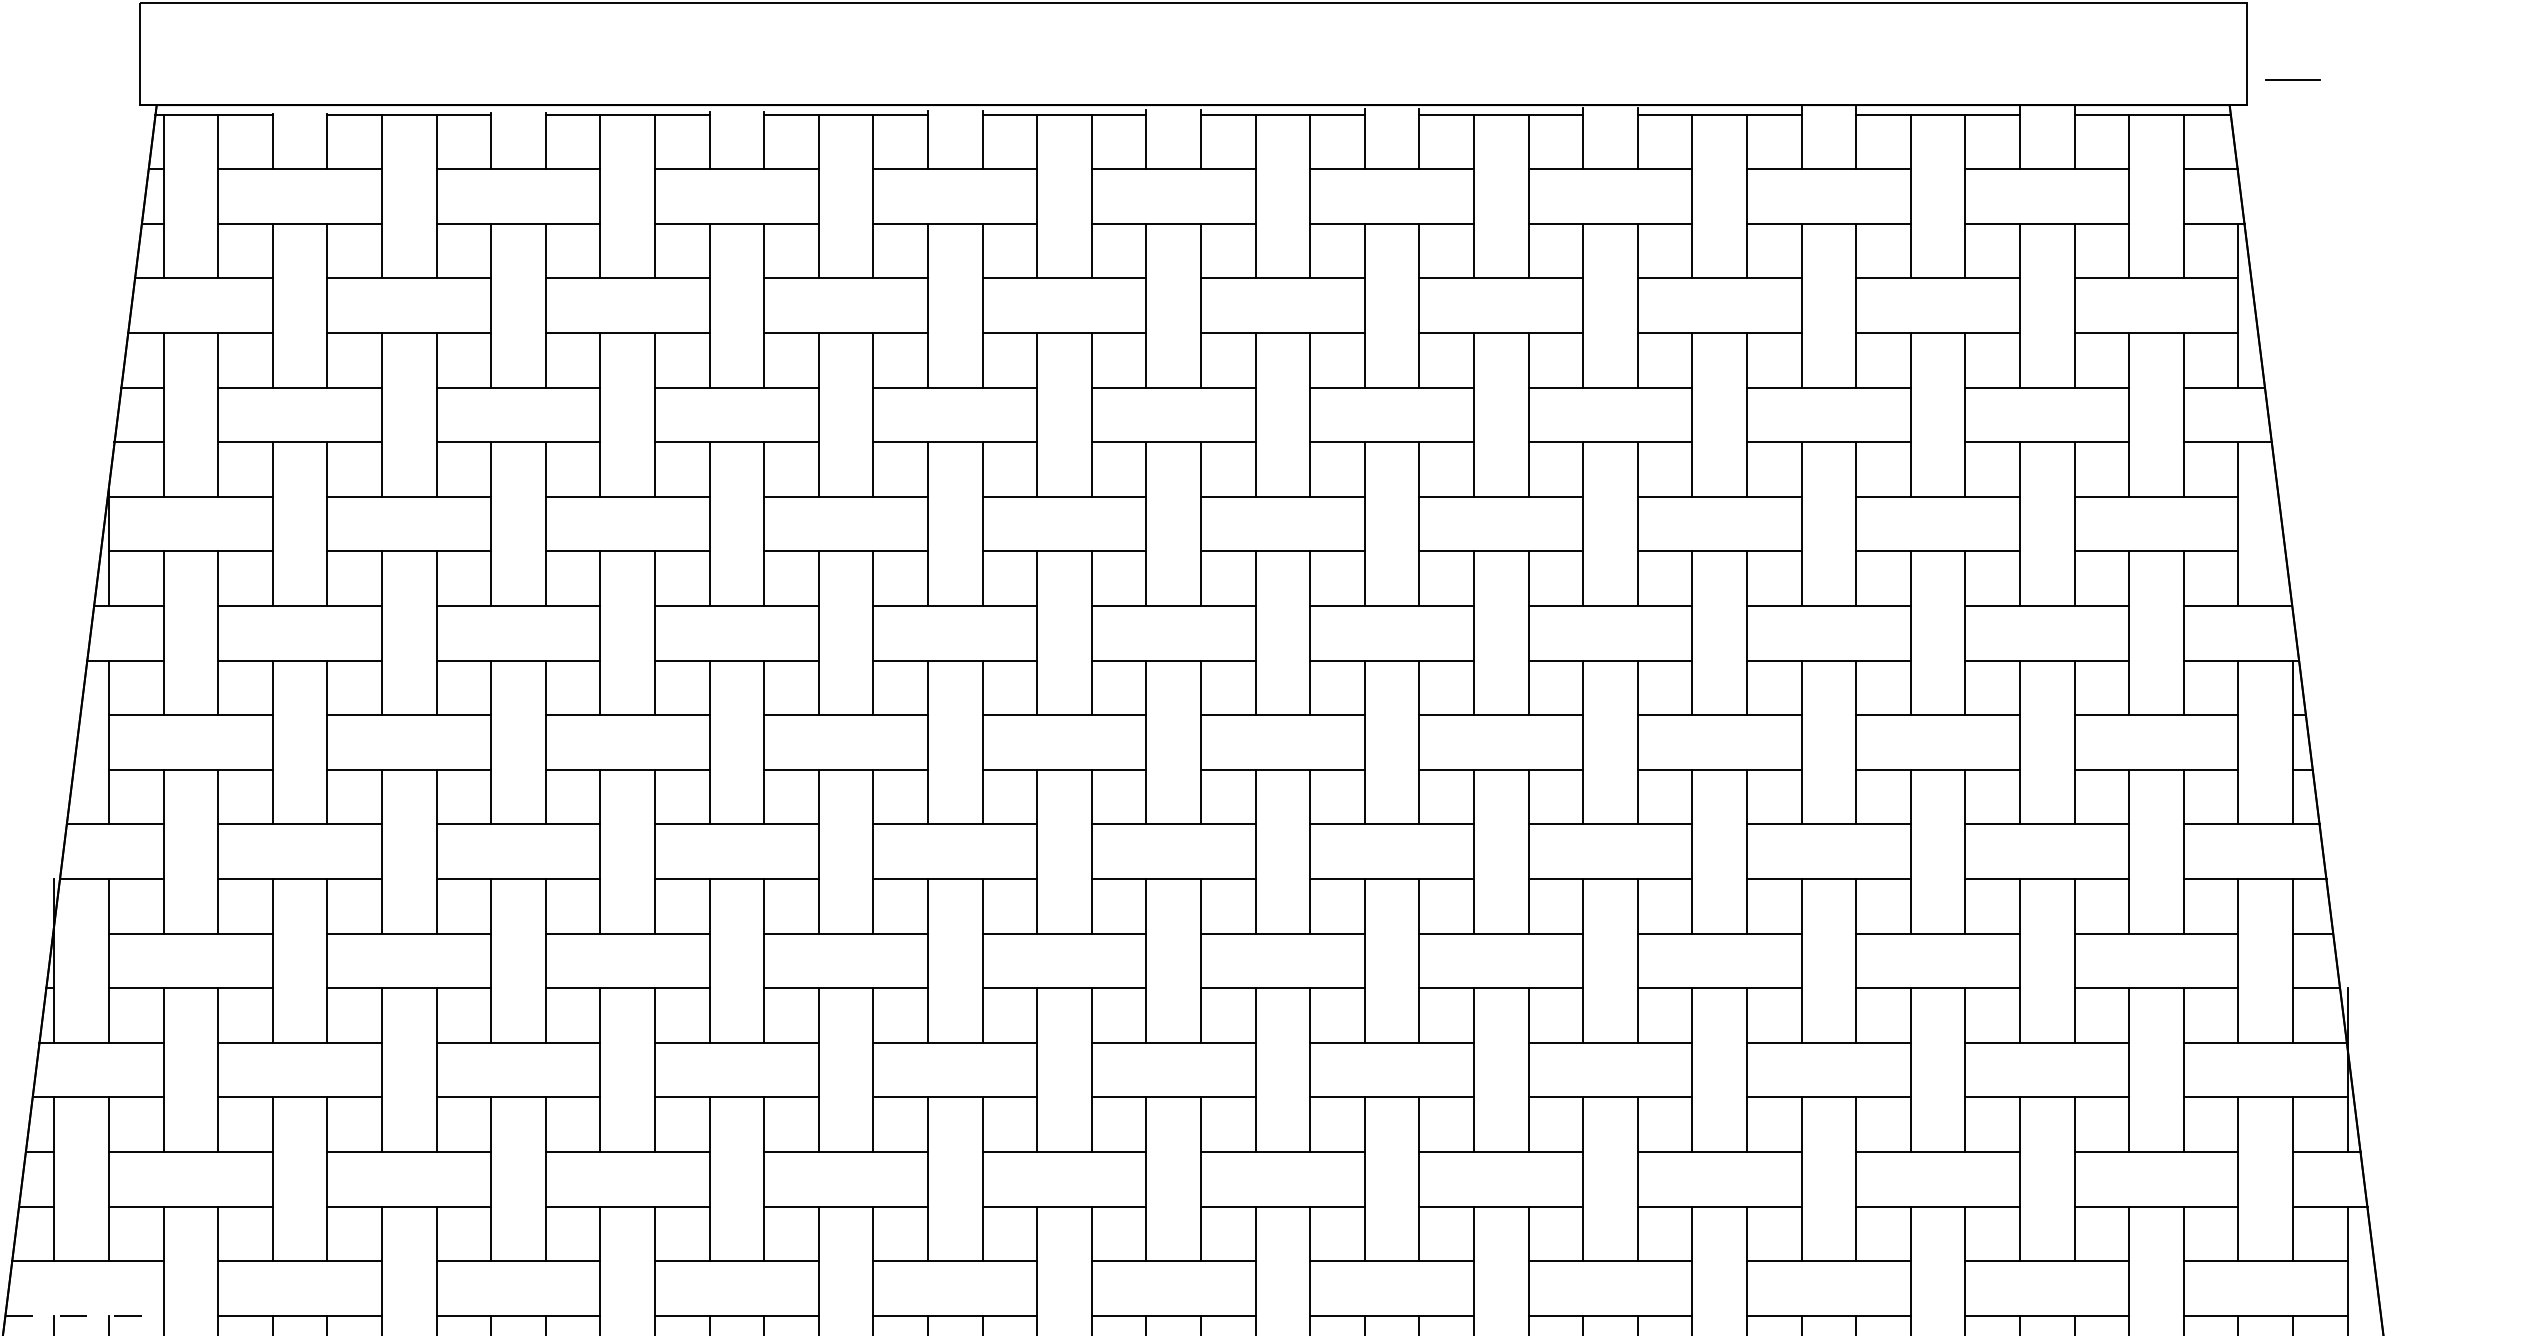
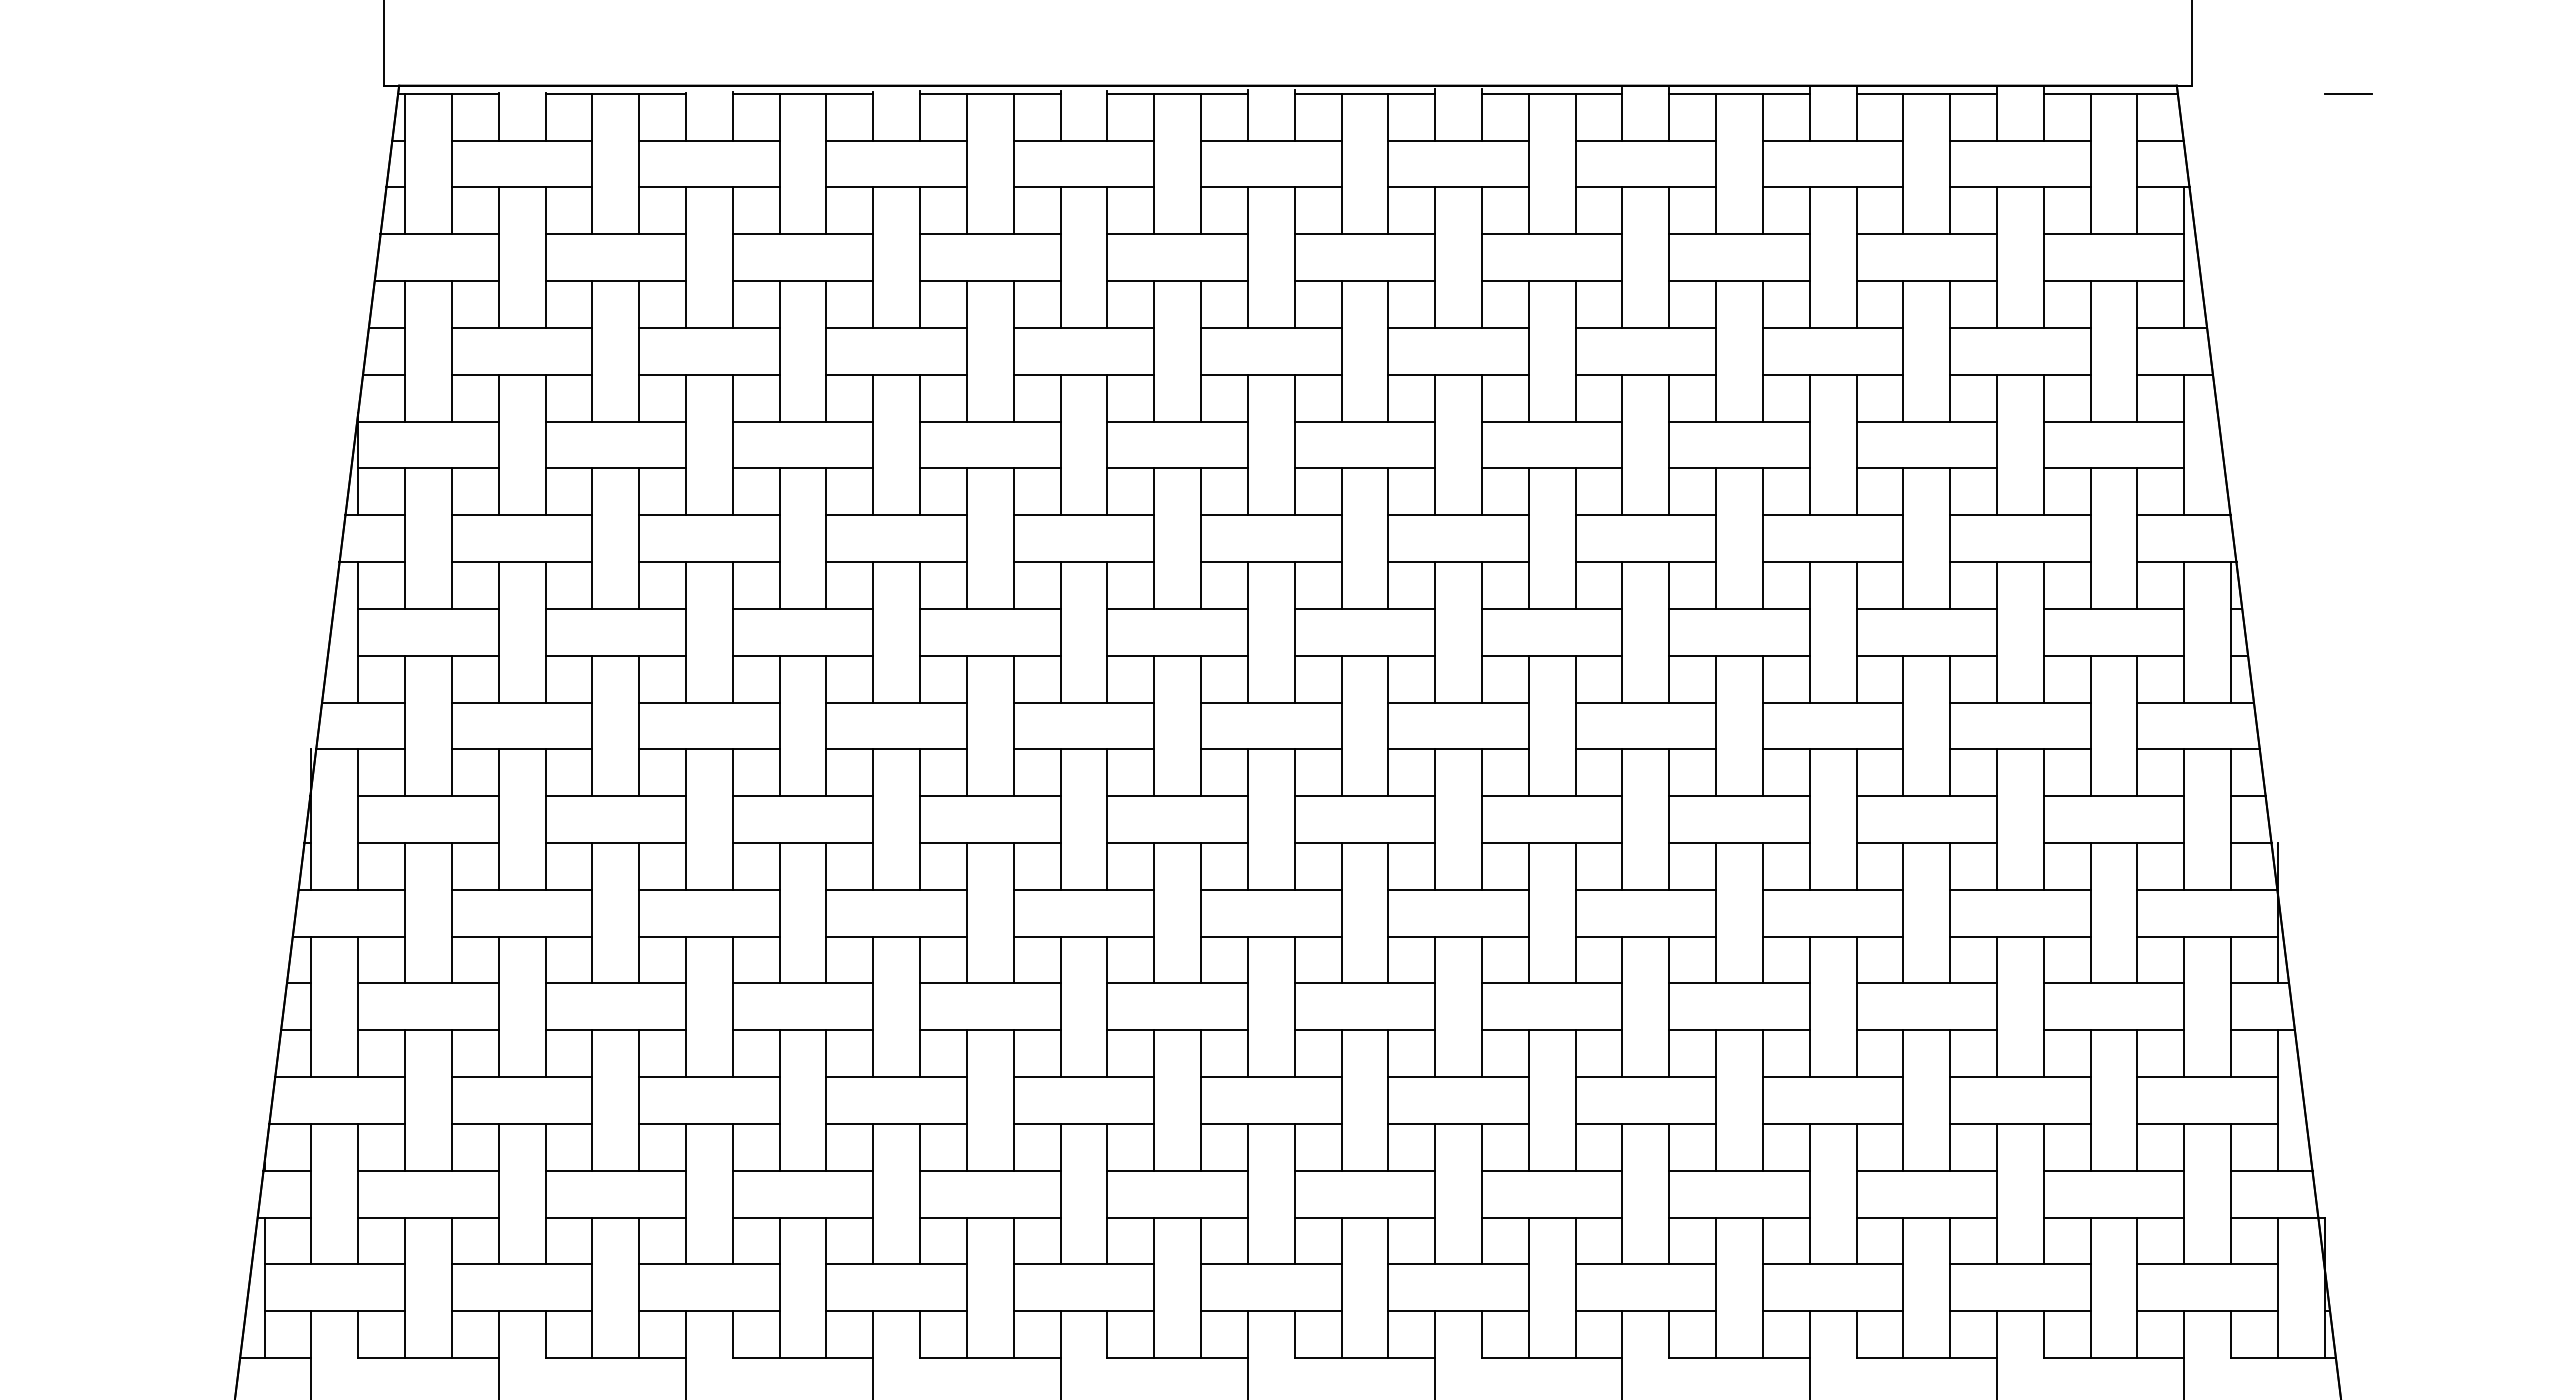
line: (2293, 79) -> (2348, 93), moved
line: (84, 1315) -> (337, 1123), dashed -> solid

